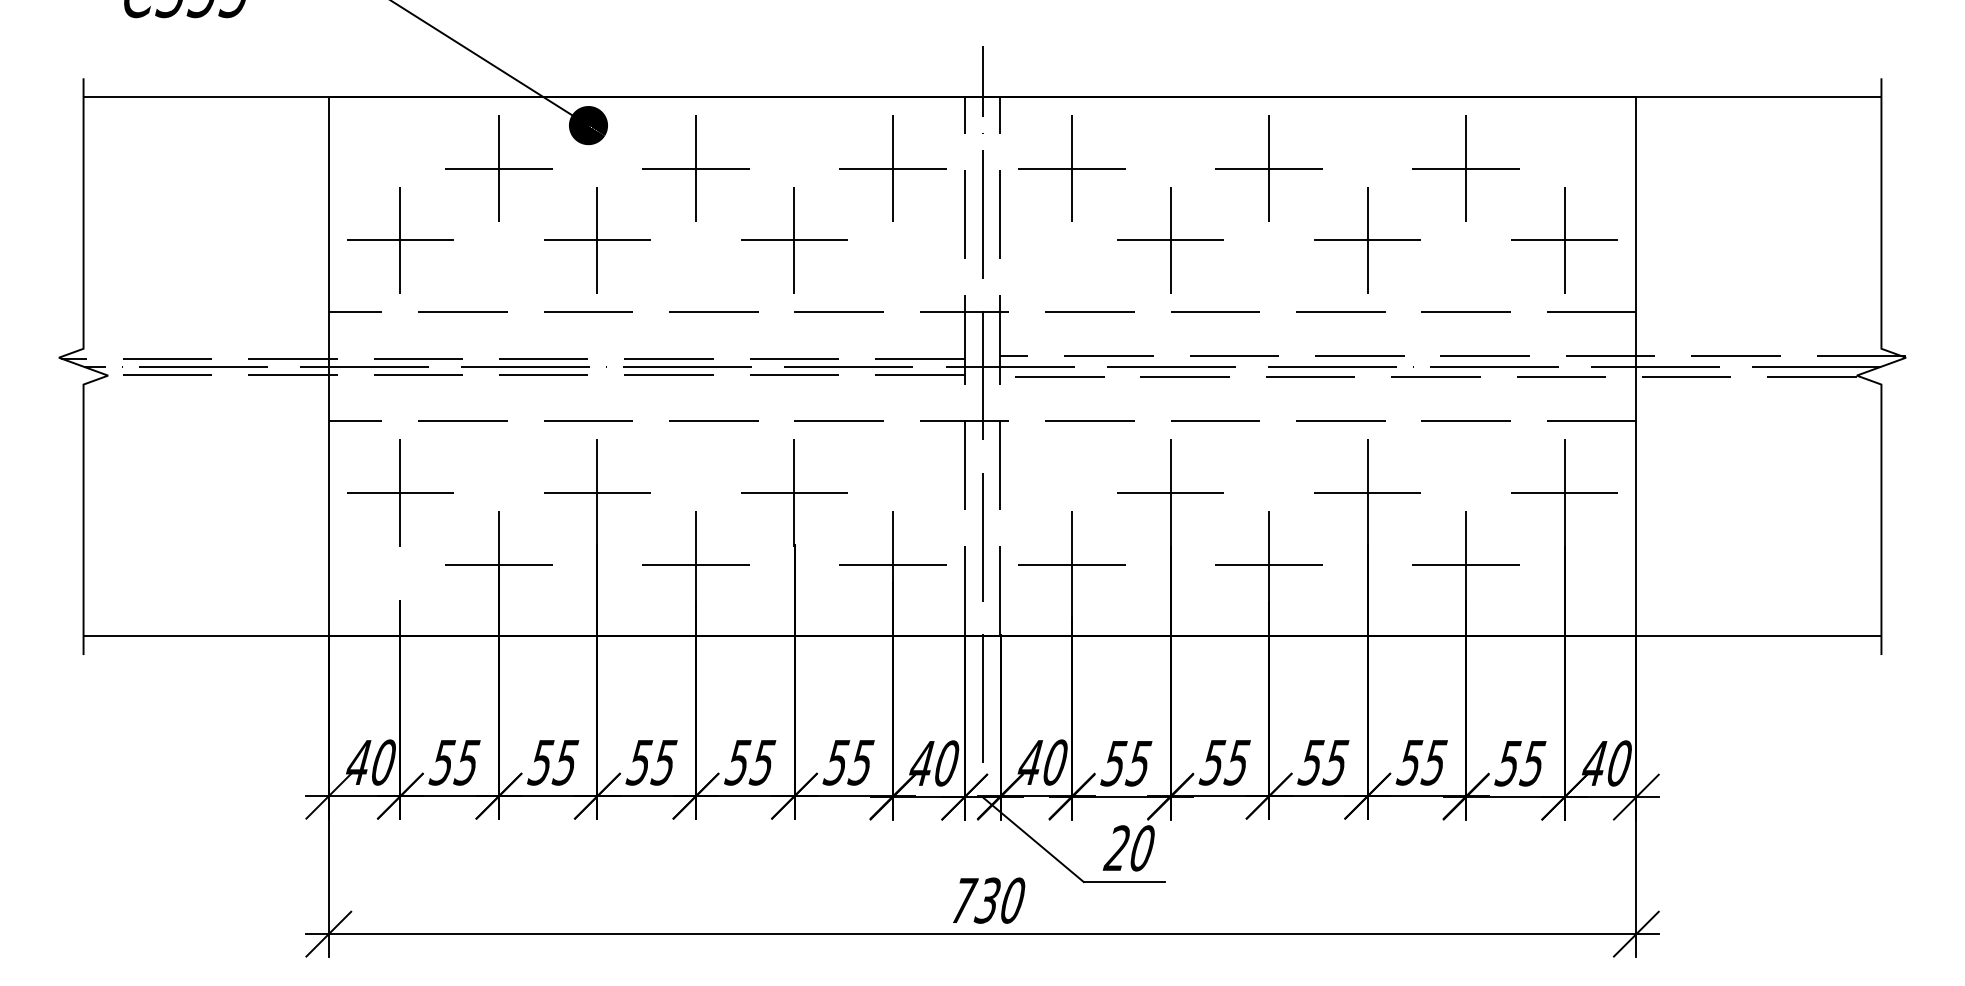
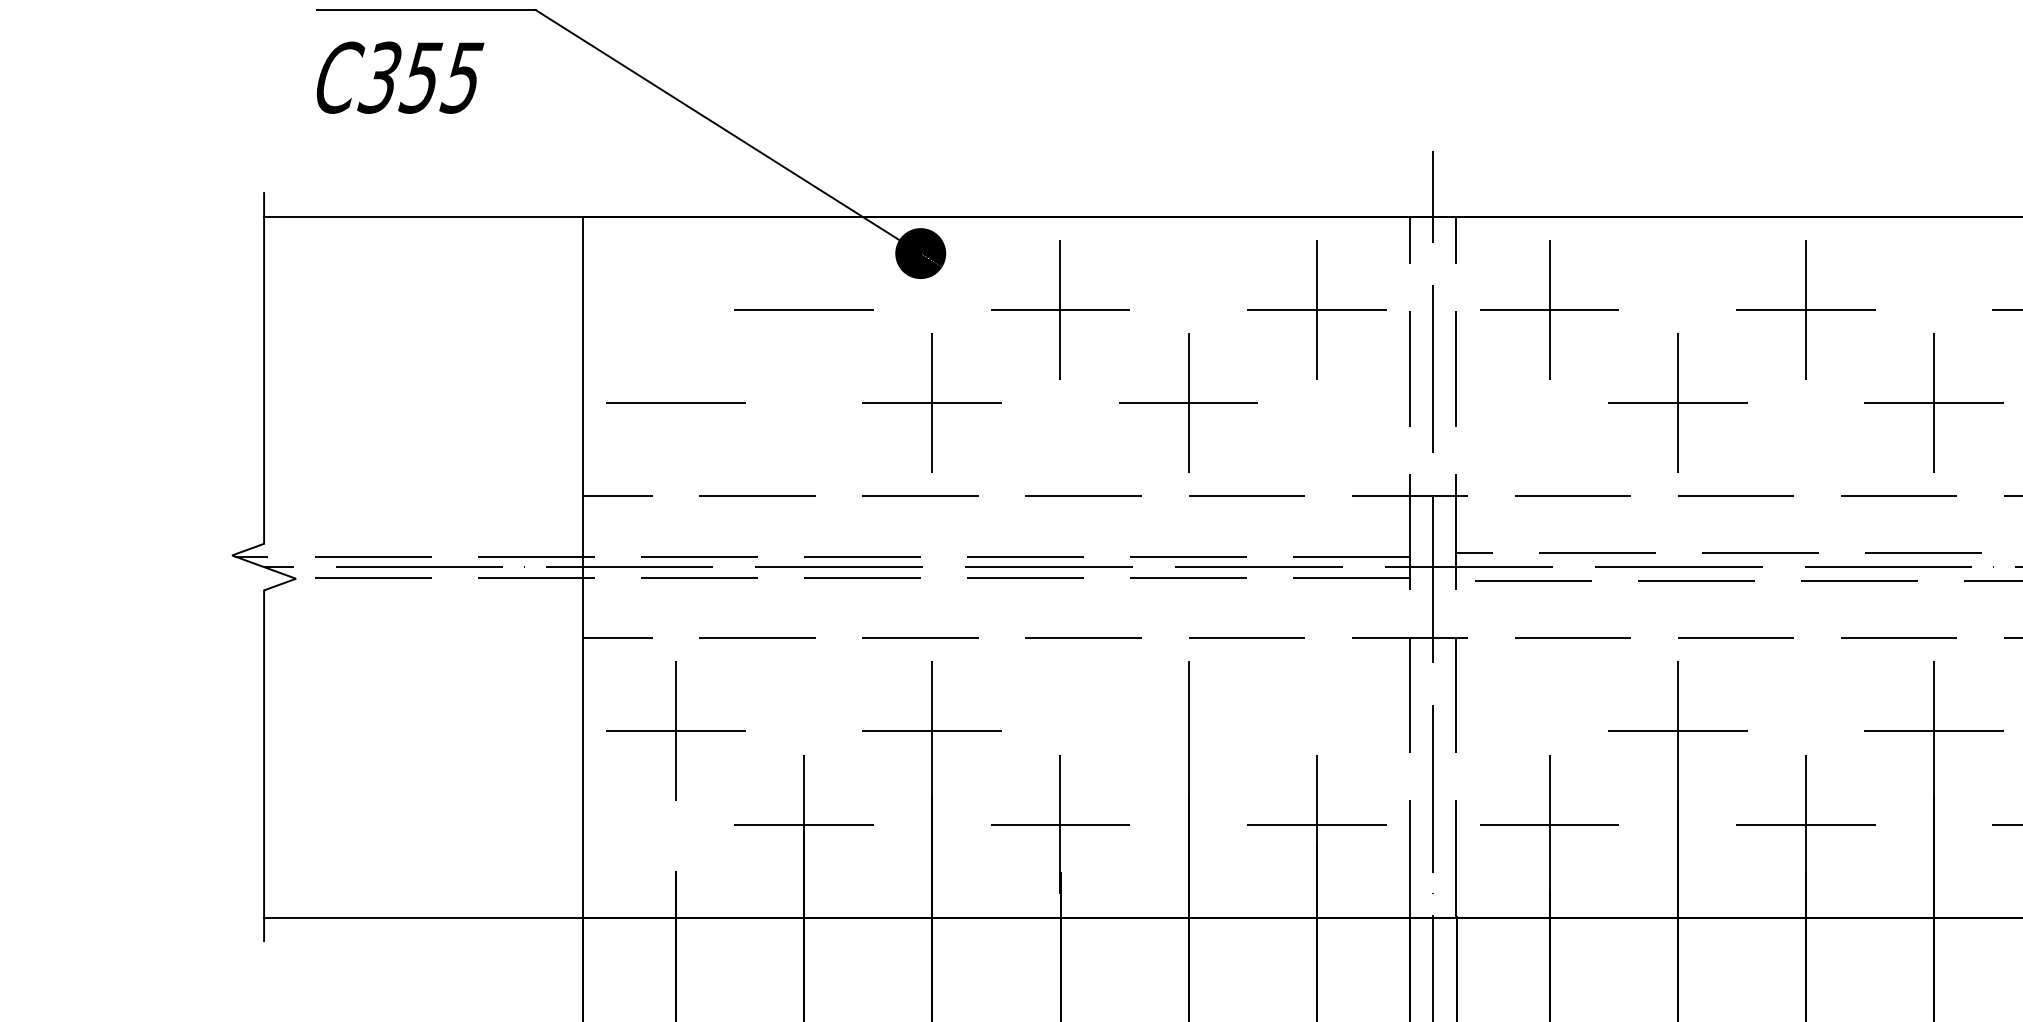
line: (498, 168) -> (803, 309), removed
line: (400, 240) -> (676, 403), removed
line: (794, 492) -> (1188, 730), removed

